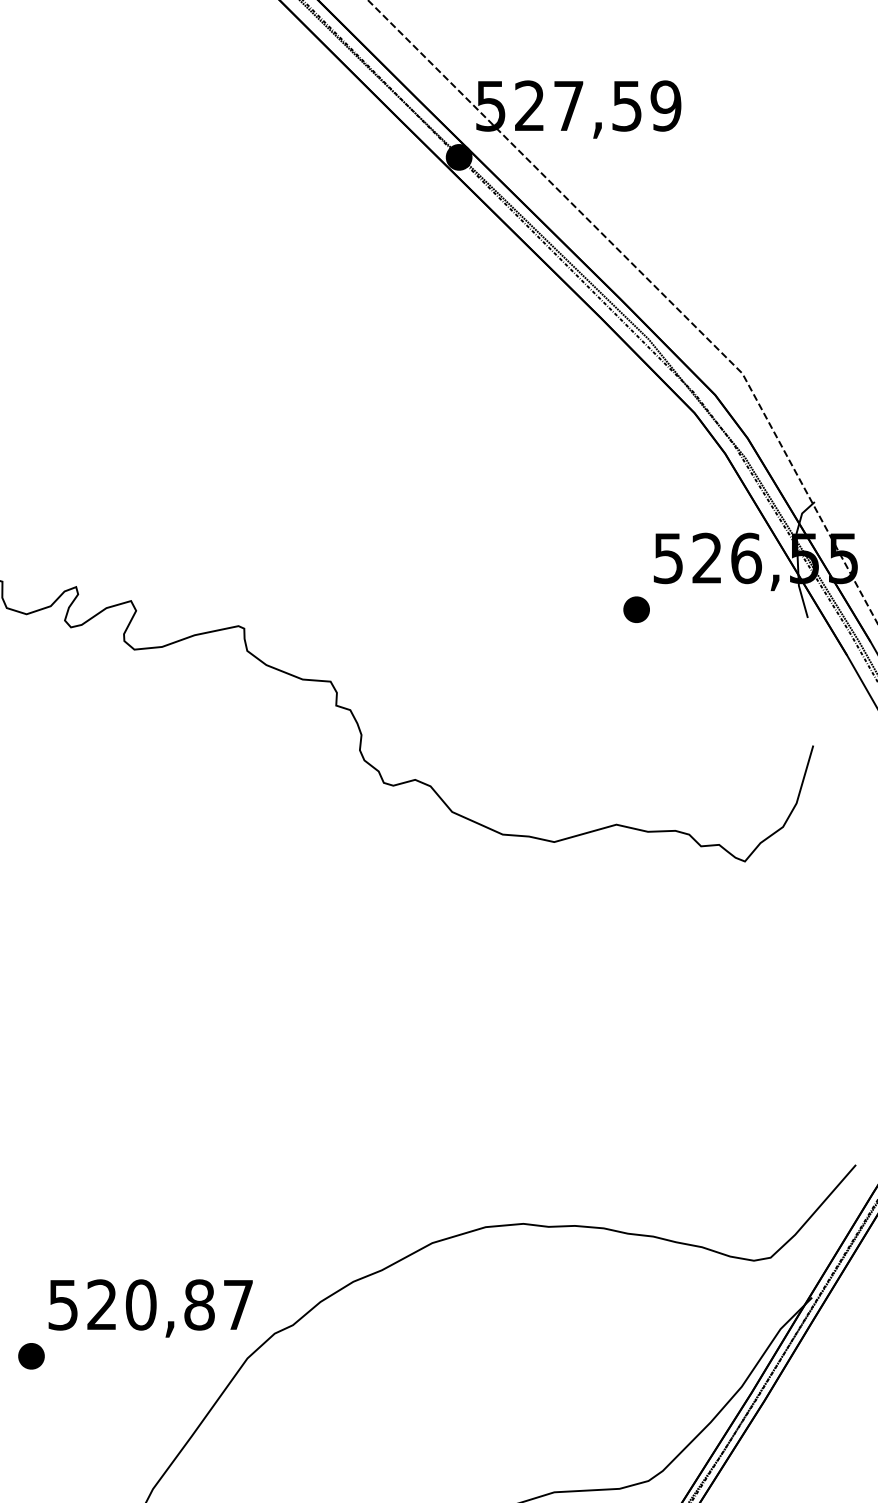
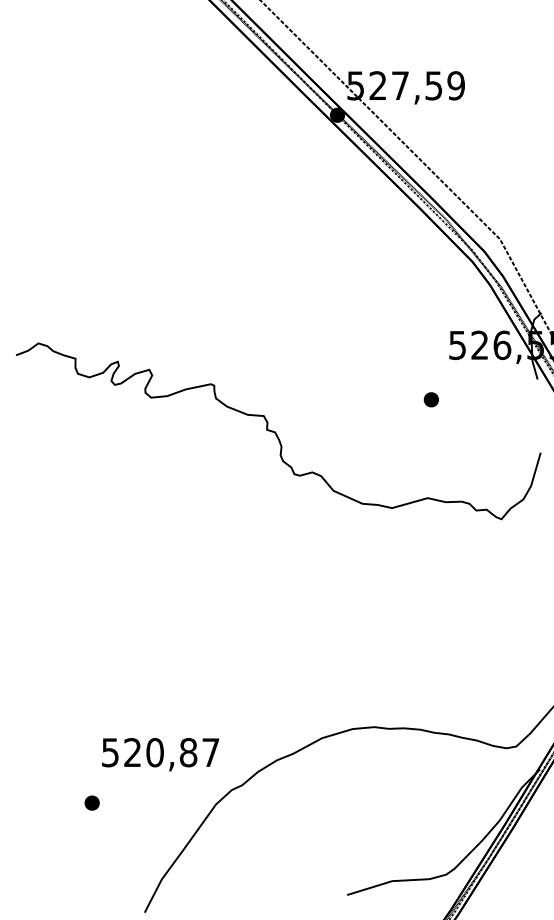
part: (635, 609) -> (430, 399), moved
text: (150, 1308) -> (160, 754), moved

